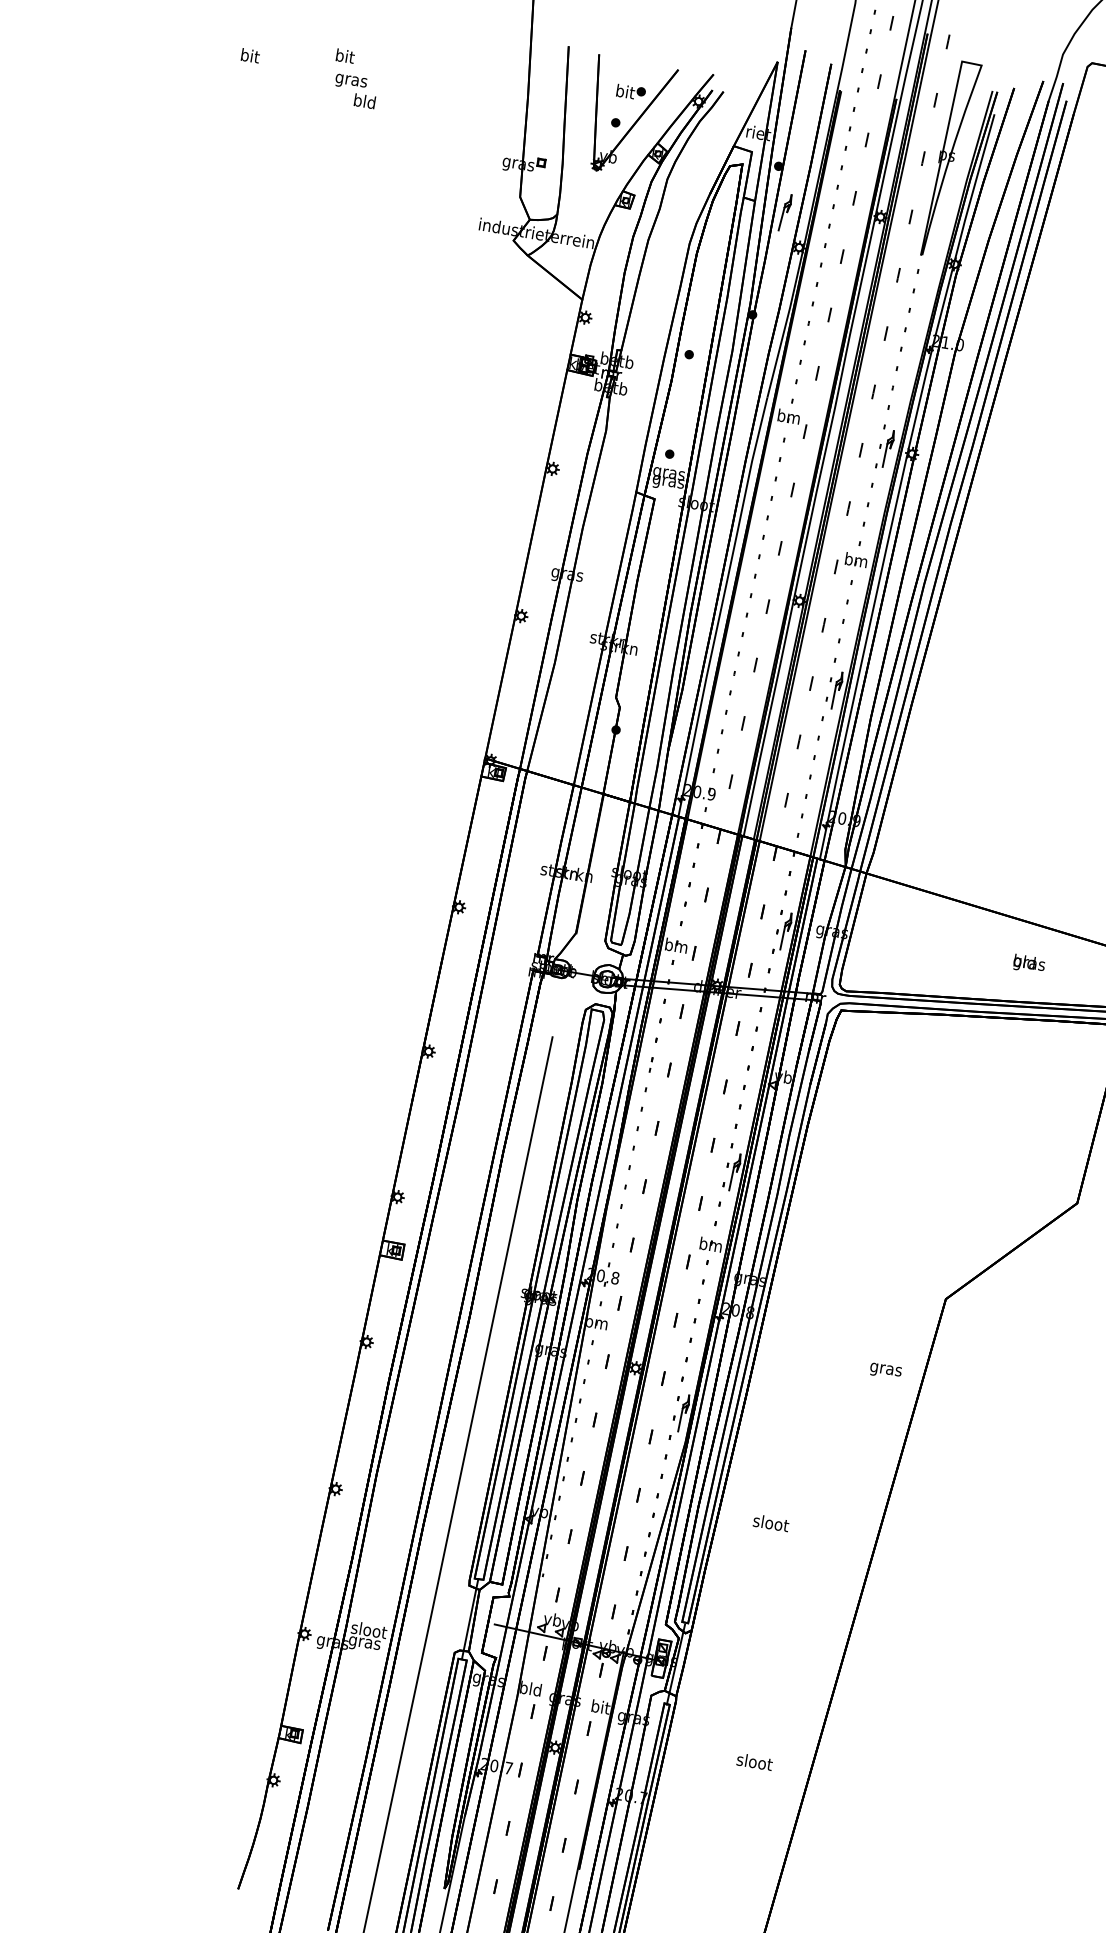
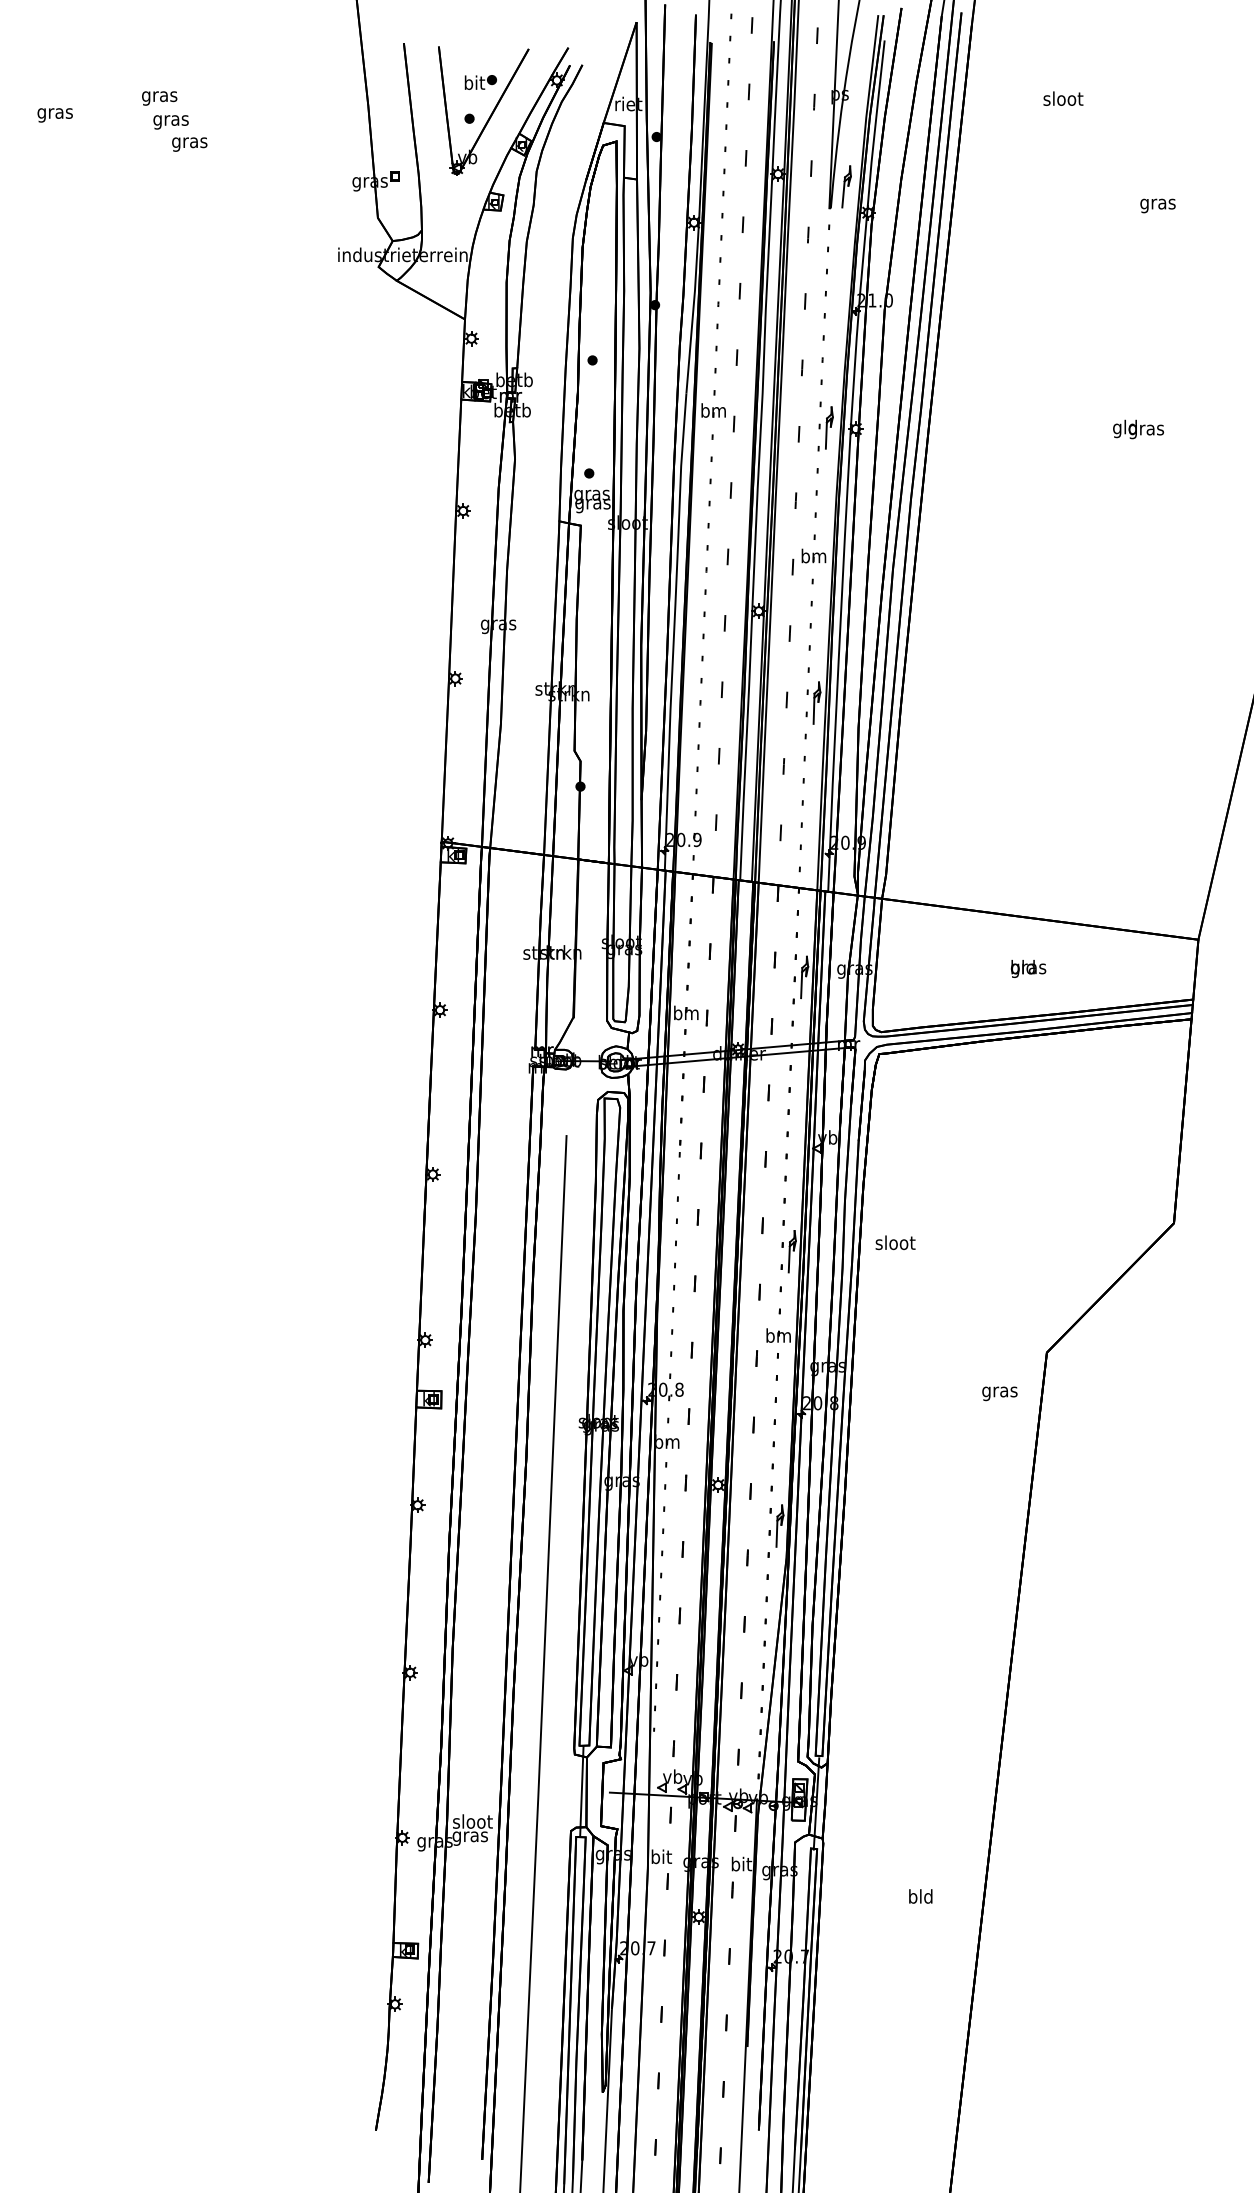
text: (249, 57) -> (54, 113), bit -> gras
text: (344, 57) -> (159, 96), bit -> gras
text: (364, 102) -> (189, 142), bld -> gras
part: (785, 212) -> (846, 186), moved
text: (1029, 963) -> (1028, 968), moved
text: (885, 1370) -> (999, 1393), moved
text: (771, 1522) -> (895, 1242), moved
text: (530, 1688) -> (660, 1856), bld -> bit
text: (754, 1761) -> (920, 1896), sloot -> bld

